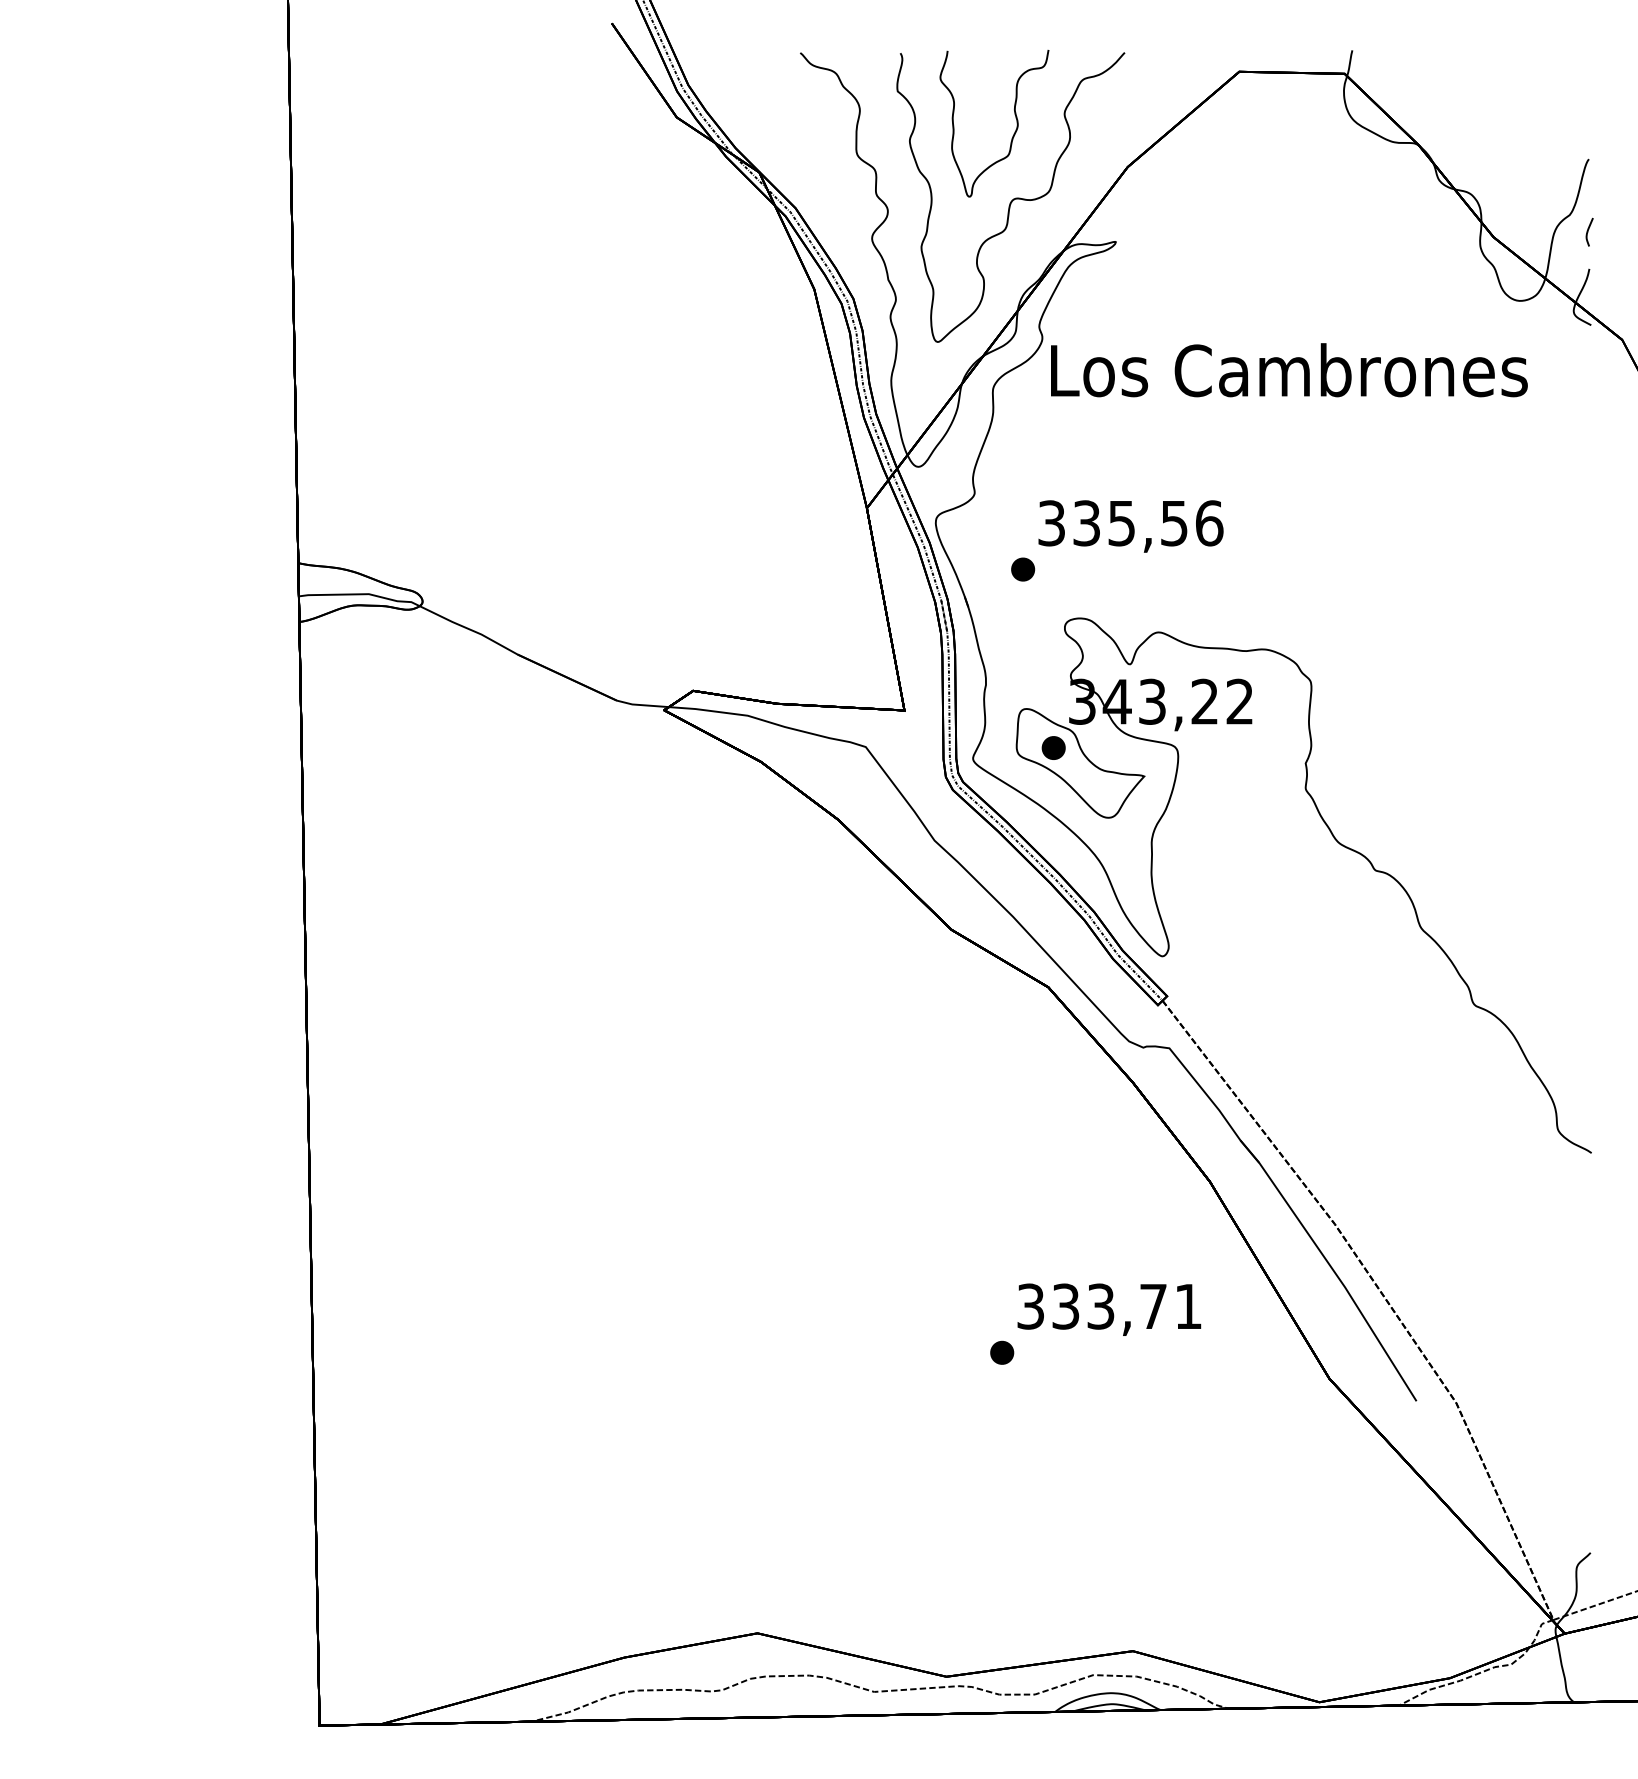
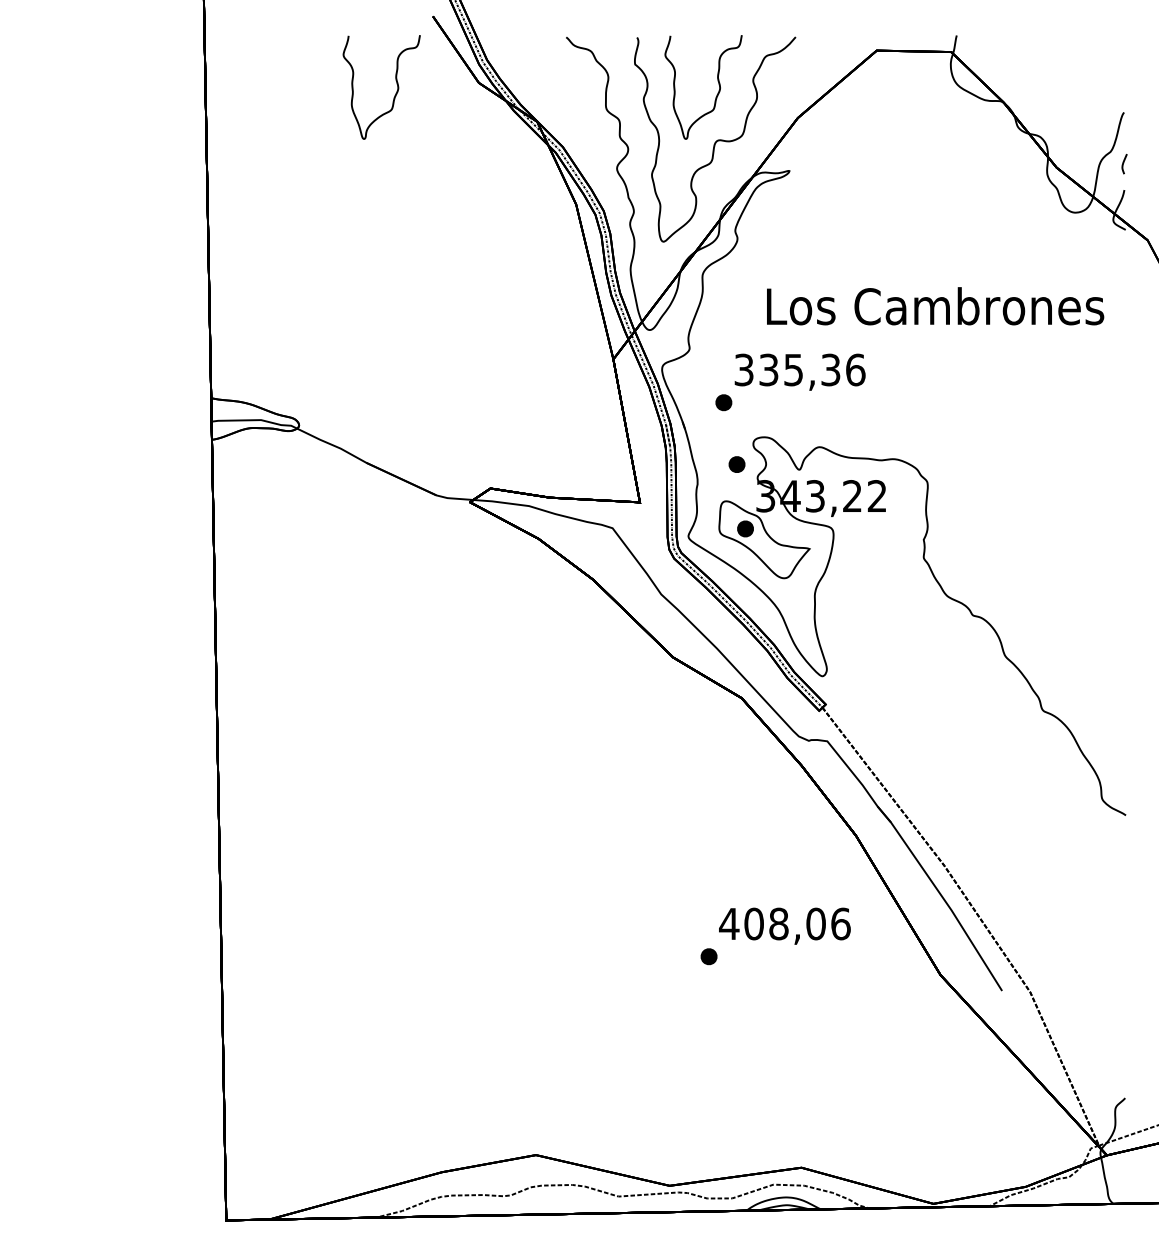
part: (558, 133) -> (395, 94), added
text: (1289, 370) -> (935, 306), moved
text: (1174, 522) -> (830, 369), 335,56 -> 335,36
part: (1041, 656) -> (736, 464), added
text: (1109, 1306) -> (784, 923), 333,71 -> 408,06

